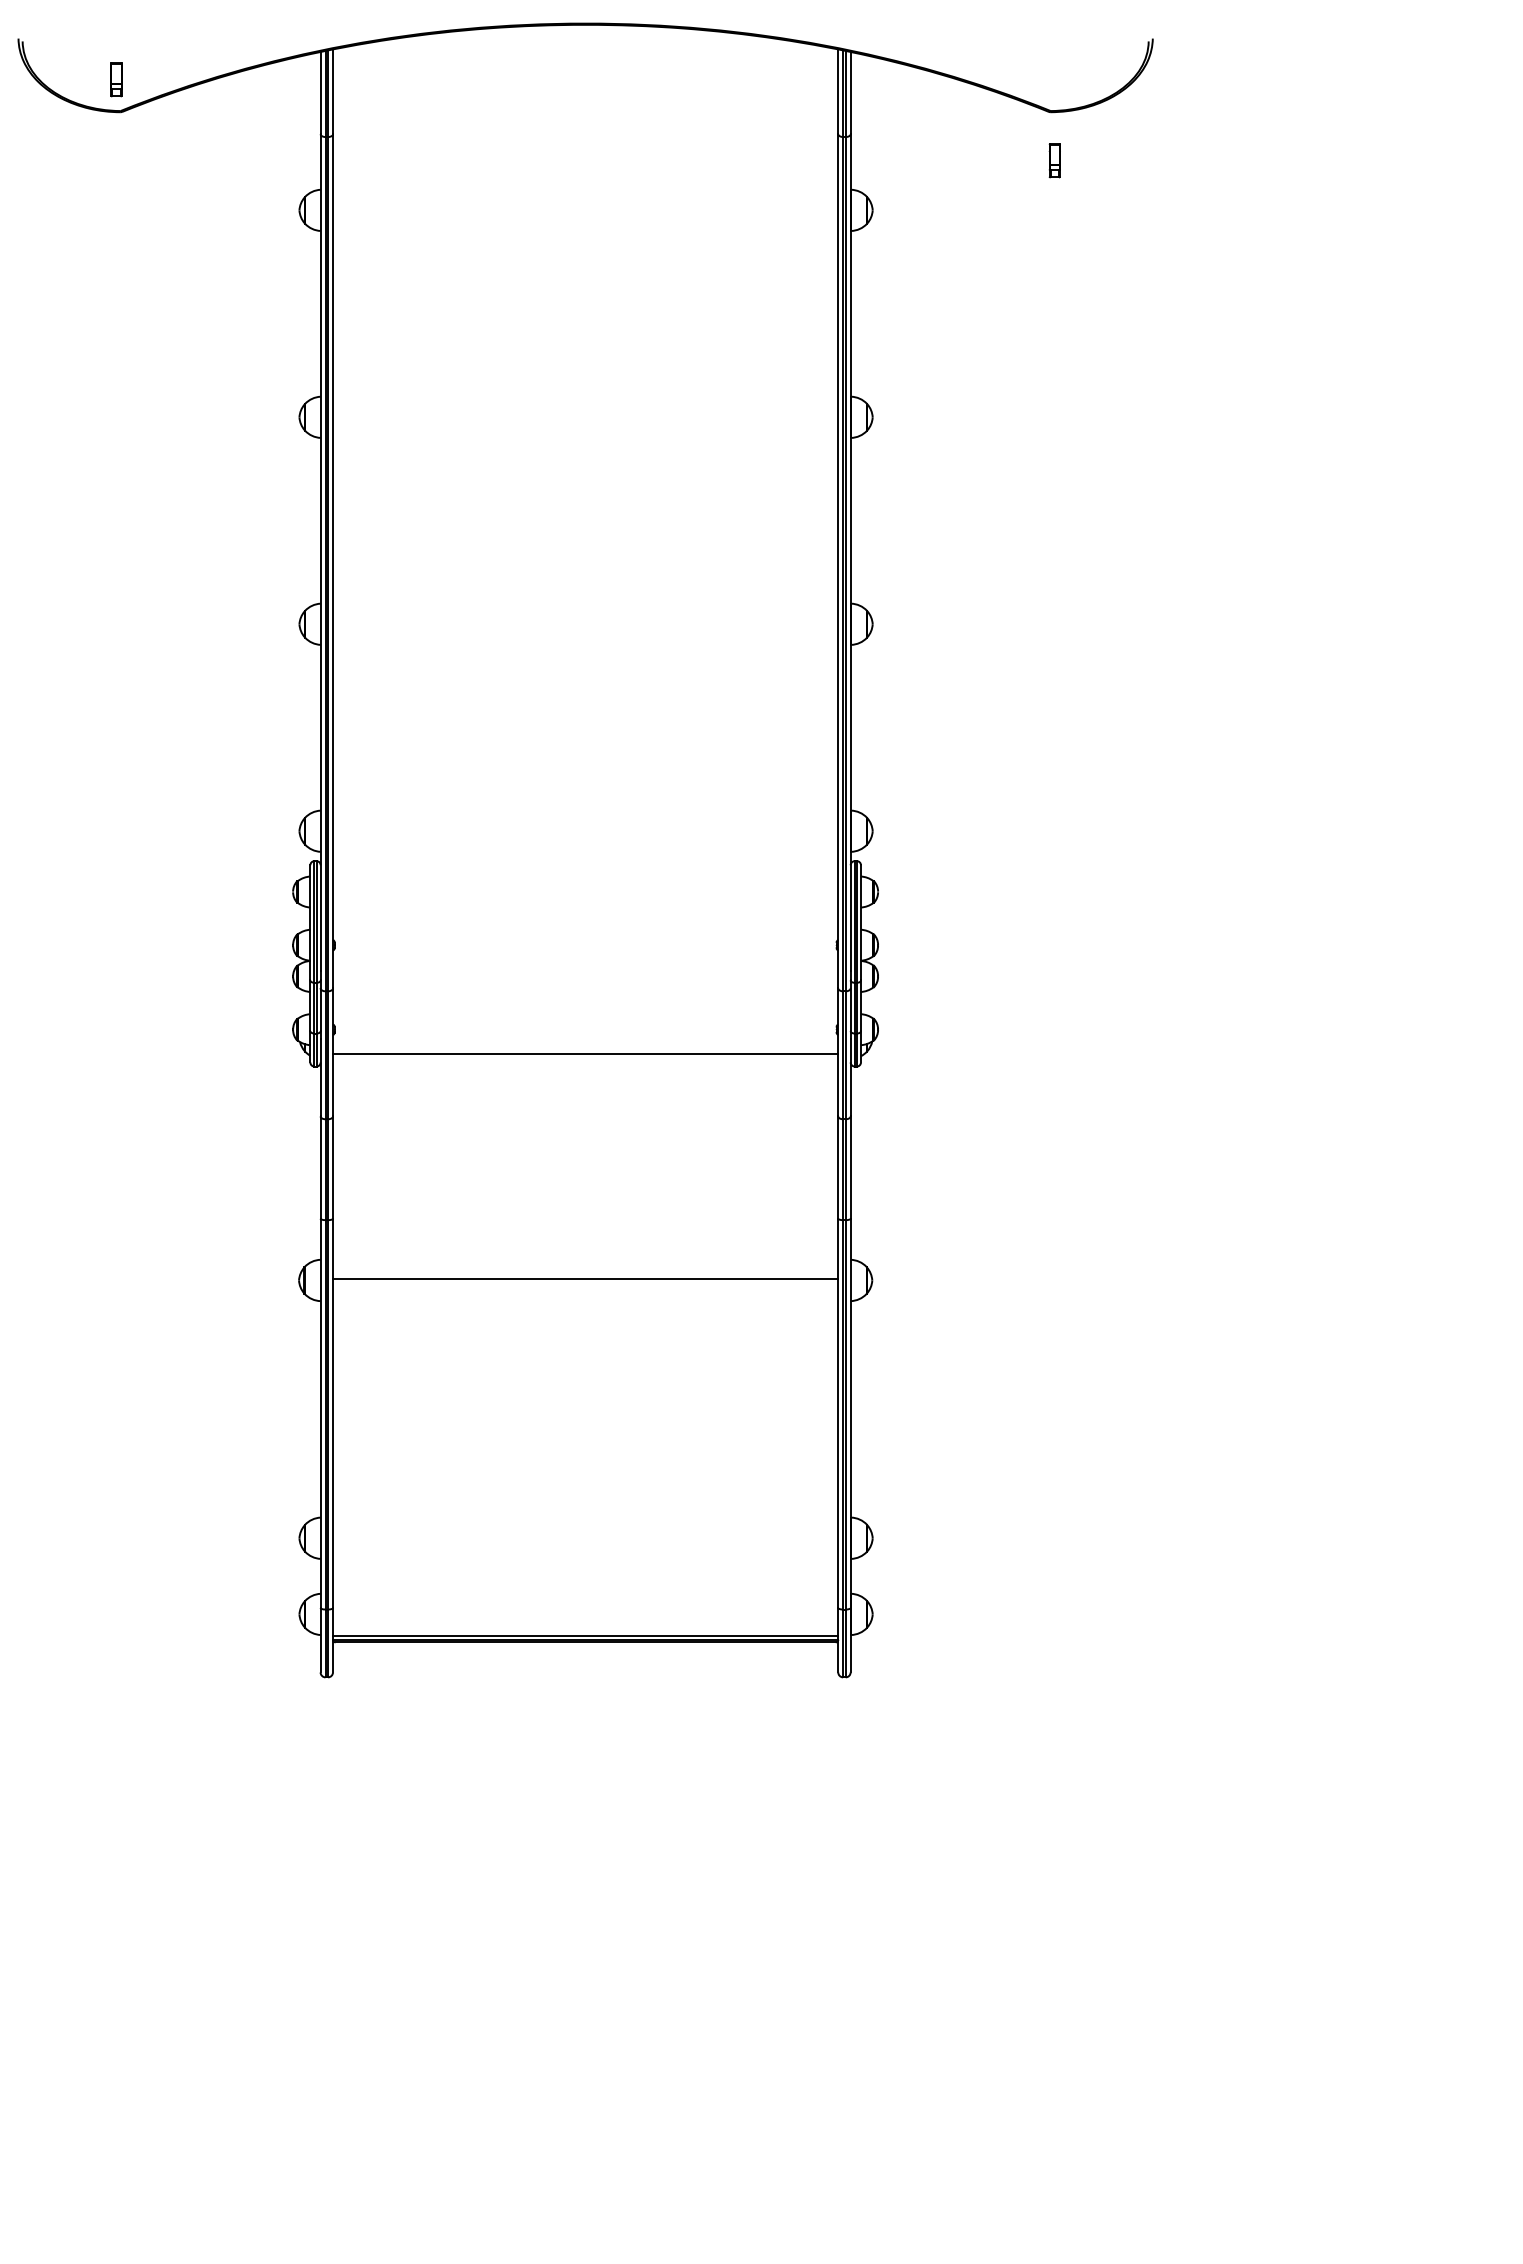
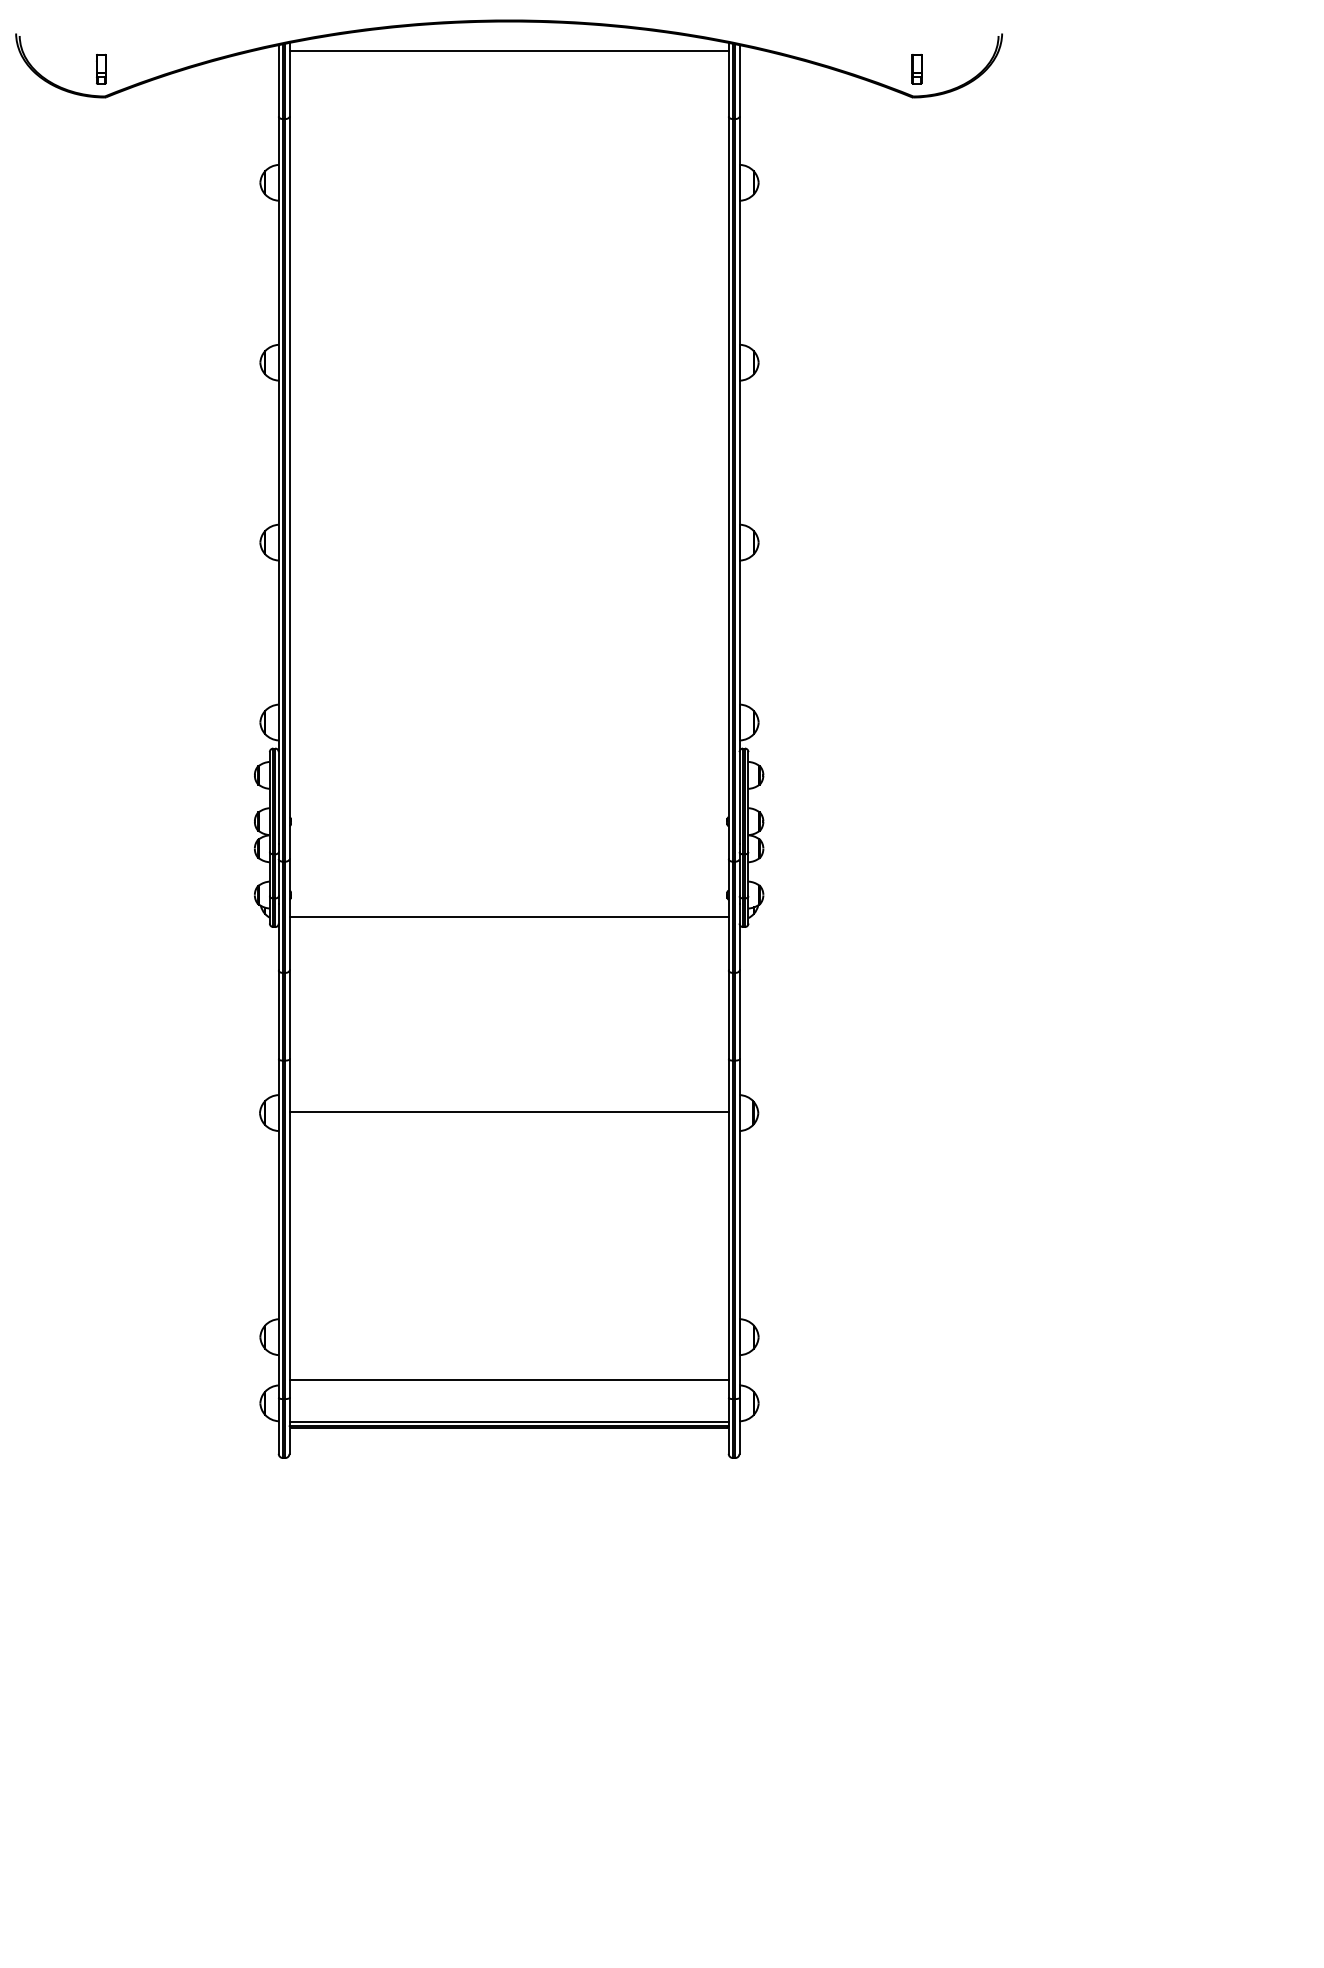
line: (585, 58) -> (509, 50), added
part: (1054, 160) -> (916, 69), moved
line: (585, 1587) -> (509, 1379), added

